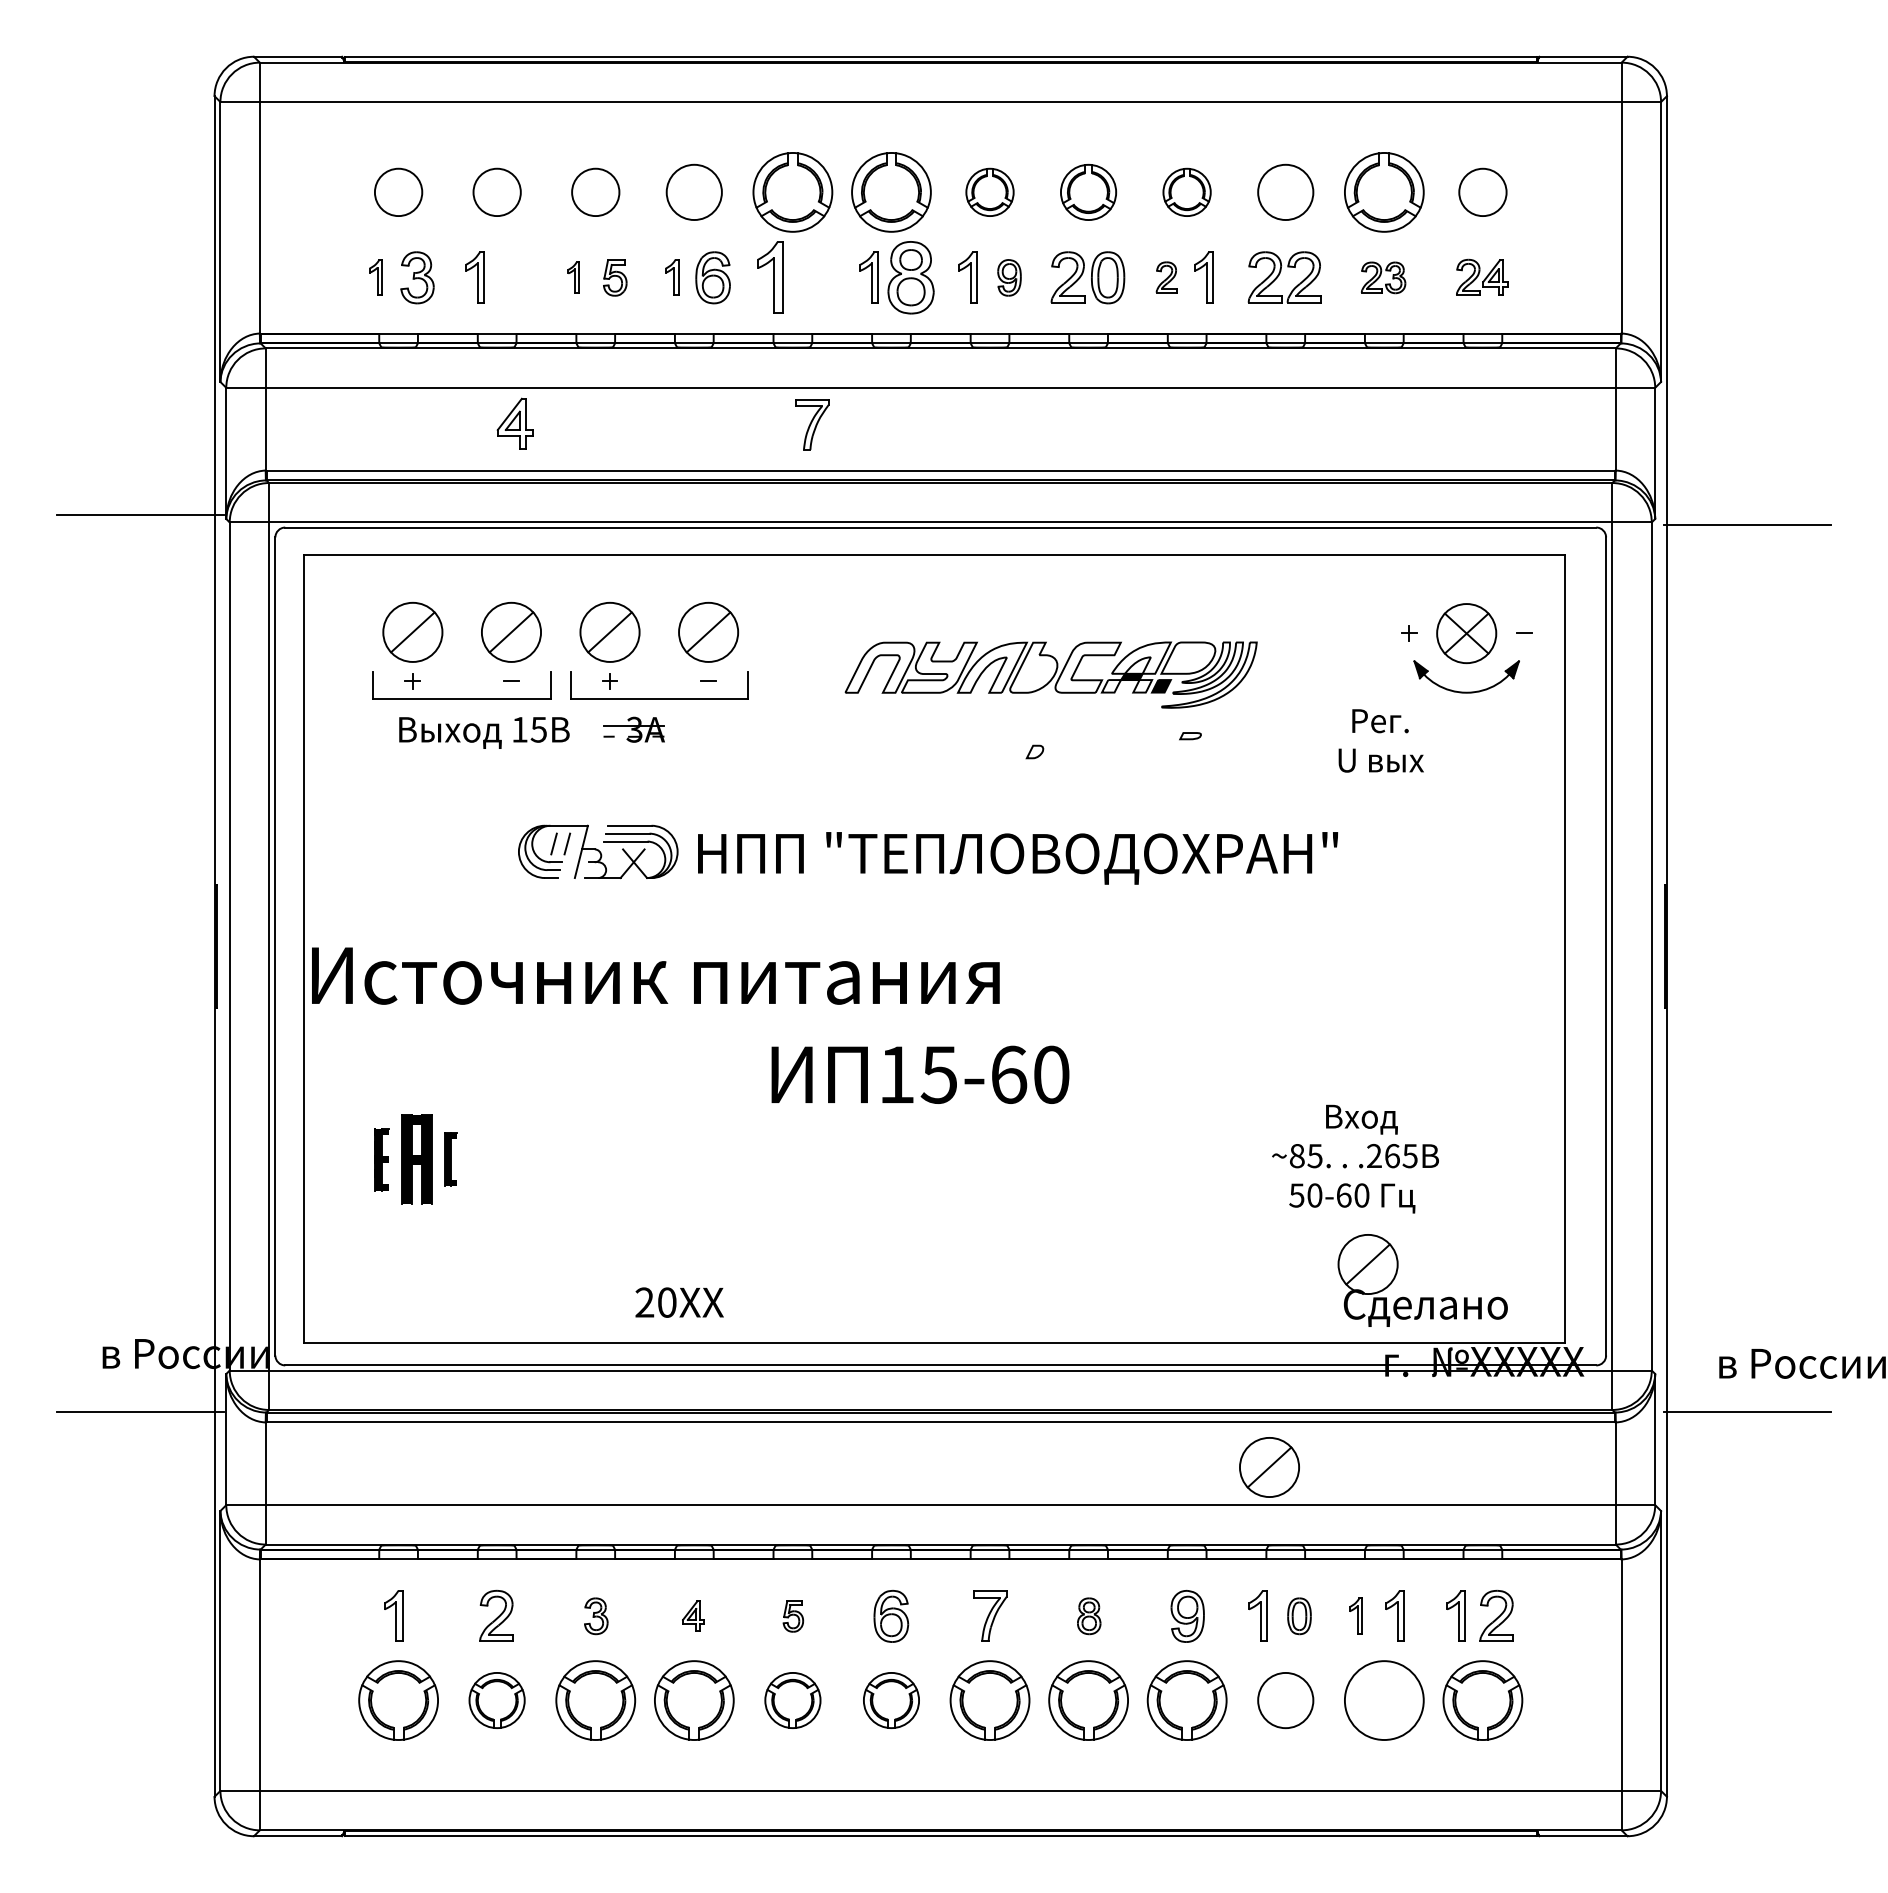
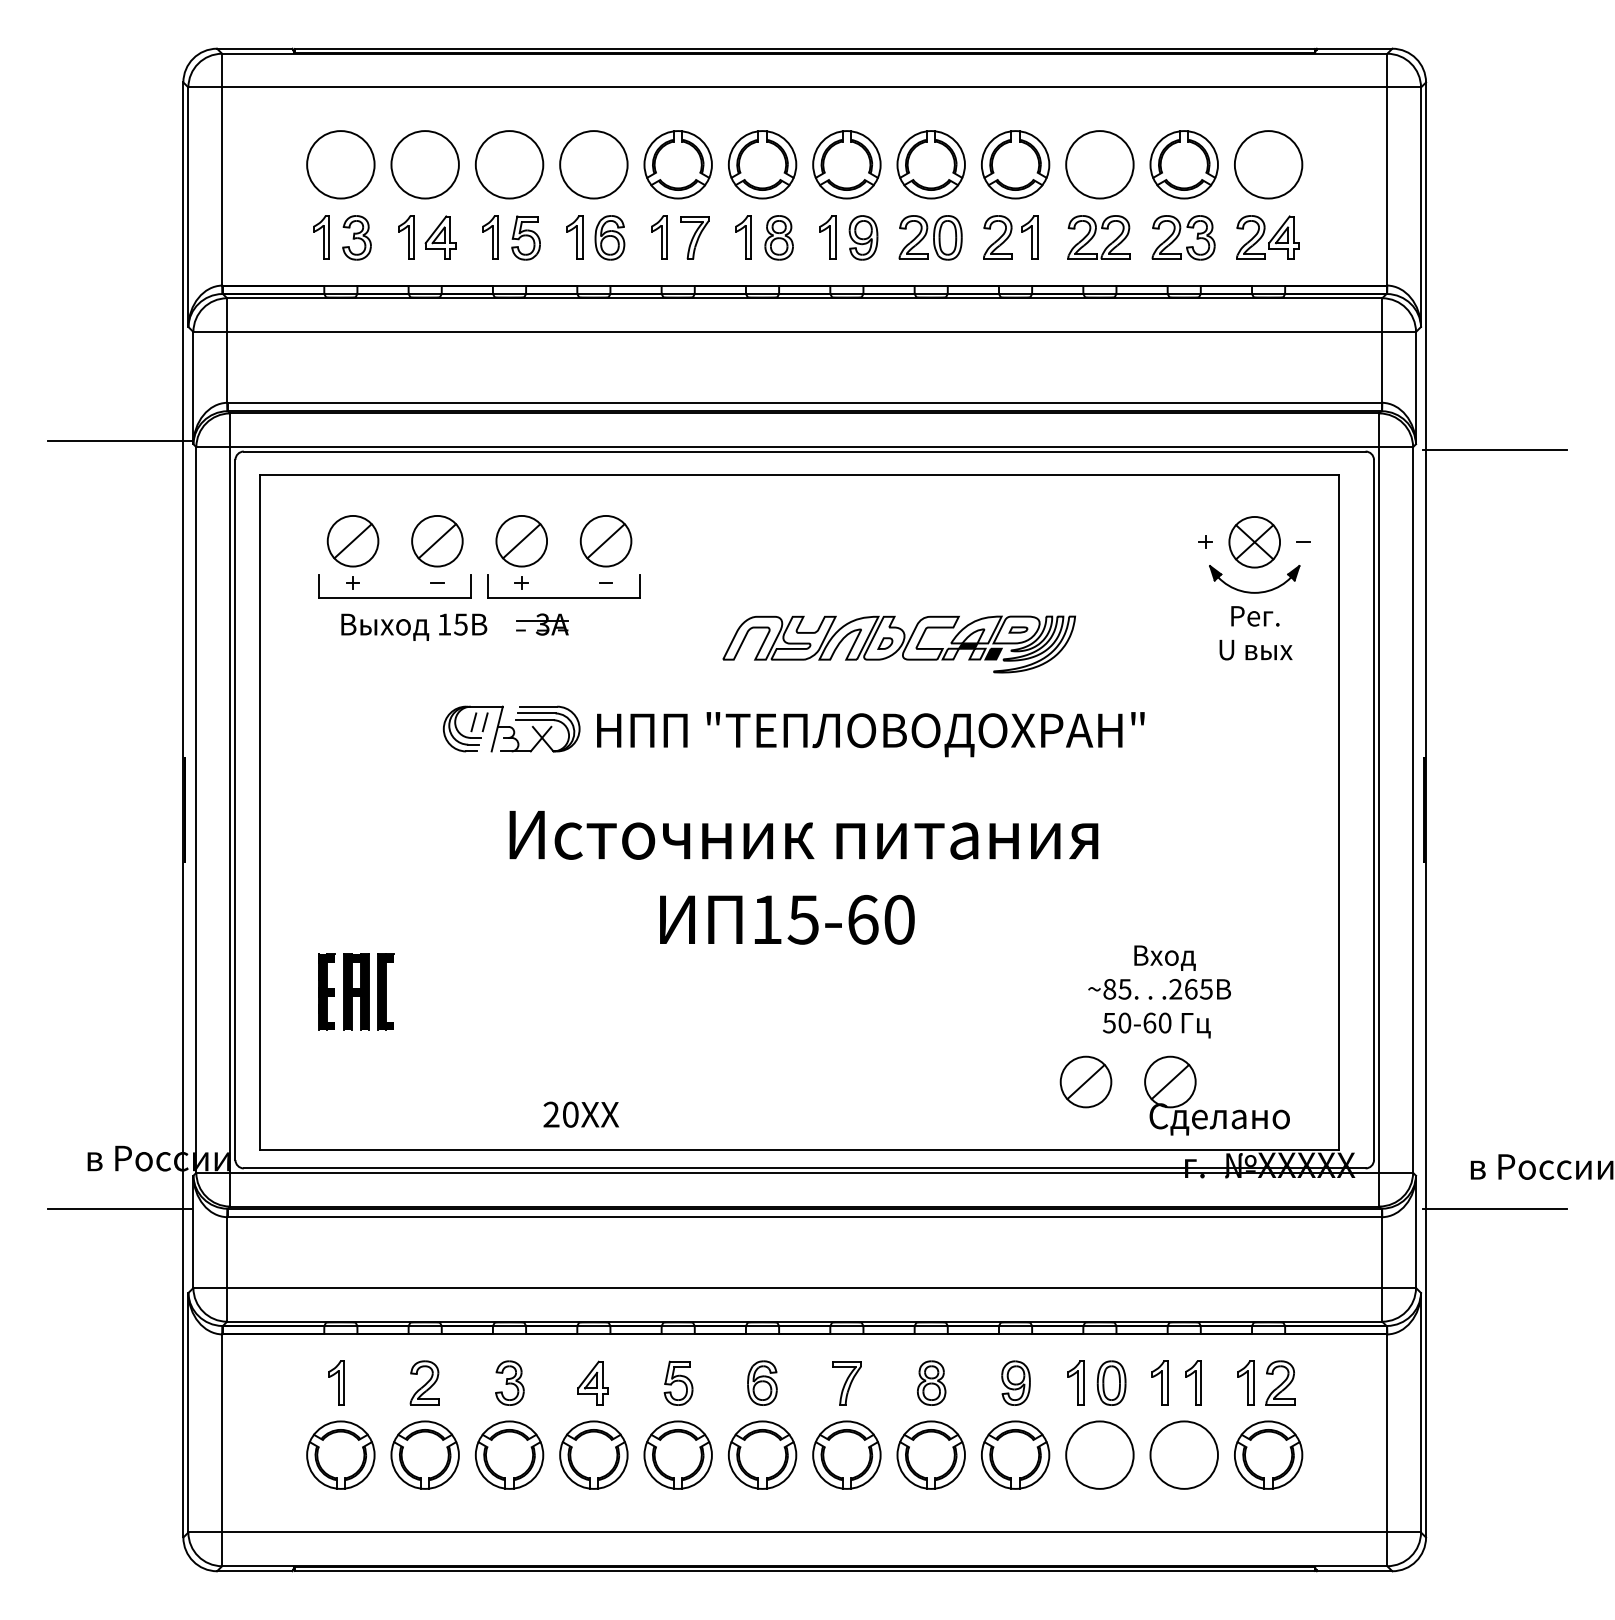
circle: (398, 191) -> (340, 164), size x1.67
circle: (496, 191) -> (424, 164), size x1.67
circle: (595, 191) -> (509, 164), size x1.67
circle: (693, 191) -> (593, 164), size x1.43
circle: (1285, 191) -> (1099, 164), size x1.43
part: (989, 192) -> (846, 164), size x1.67
part: (1088, 192) -> (931, 164), size x1.43
part: (1186, 192) -> (1014, 164), size x1.67
circle: (1482, 192) -> (1268, 164), size x1.67
part: (375, 277) -> (321, 237), size x1.43
part: (573, 277) -> (490, 237), size x1.67
part: (615, 277) -> (526, 237), size x1.43
part: (671, 277) -> (574, 237), size x1.43
part: (770, 277) -> (659, 237), size x0.71
part: (910, 277) -> (778, 237), size x0.71
part: (1009, 277) -> (863, 237), size x1.43
part: (1166, 277) -> (997, 237), size x1.67
part: (1383, 277) -> (1183, 237), size x1.67
part: (1482, 277) -> (1268, 237), size x1.43
part: (514, 423) -> (440, 237), moved
part: (812, 424) -> (694, 237), moved
part: (1050, 674) -> (898, 644), moved
text: (1380, 740) -> (1255, 632), moved
text: (655, 975) -> (803, 834), moved
part: (381, 1159) -> (326, 992), size x1.43
part: (450, 1159) -> (385, 992), size x1.67
part: (1269, 1467) -> (1085, 1082), moved
part: (596, 1615) -> (510, 1382), size x1.43
part: (693, 1615) -> (593, 1382), size x1.67
part: (1089, 1615) -> (931, 1382), size x1.43
part: (1299, 1615) -> (1111, 1382), size x1.43
part: (1355, 1615) -> (1159, 1382), size x1.43
part: (793, 1616) -> (678, 1383), size x1.67
part: (496, 1700) -> (424, 1455), size x1.43
part: (792, 1700) -> (677, 1455), size x1.43
part: (891, 1700) -> (762, 1455), size x1.43
circle: (1285, 1700) -> (1099, 1455), size x1.43

